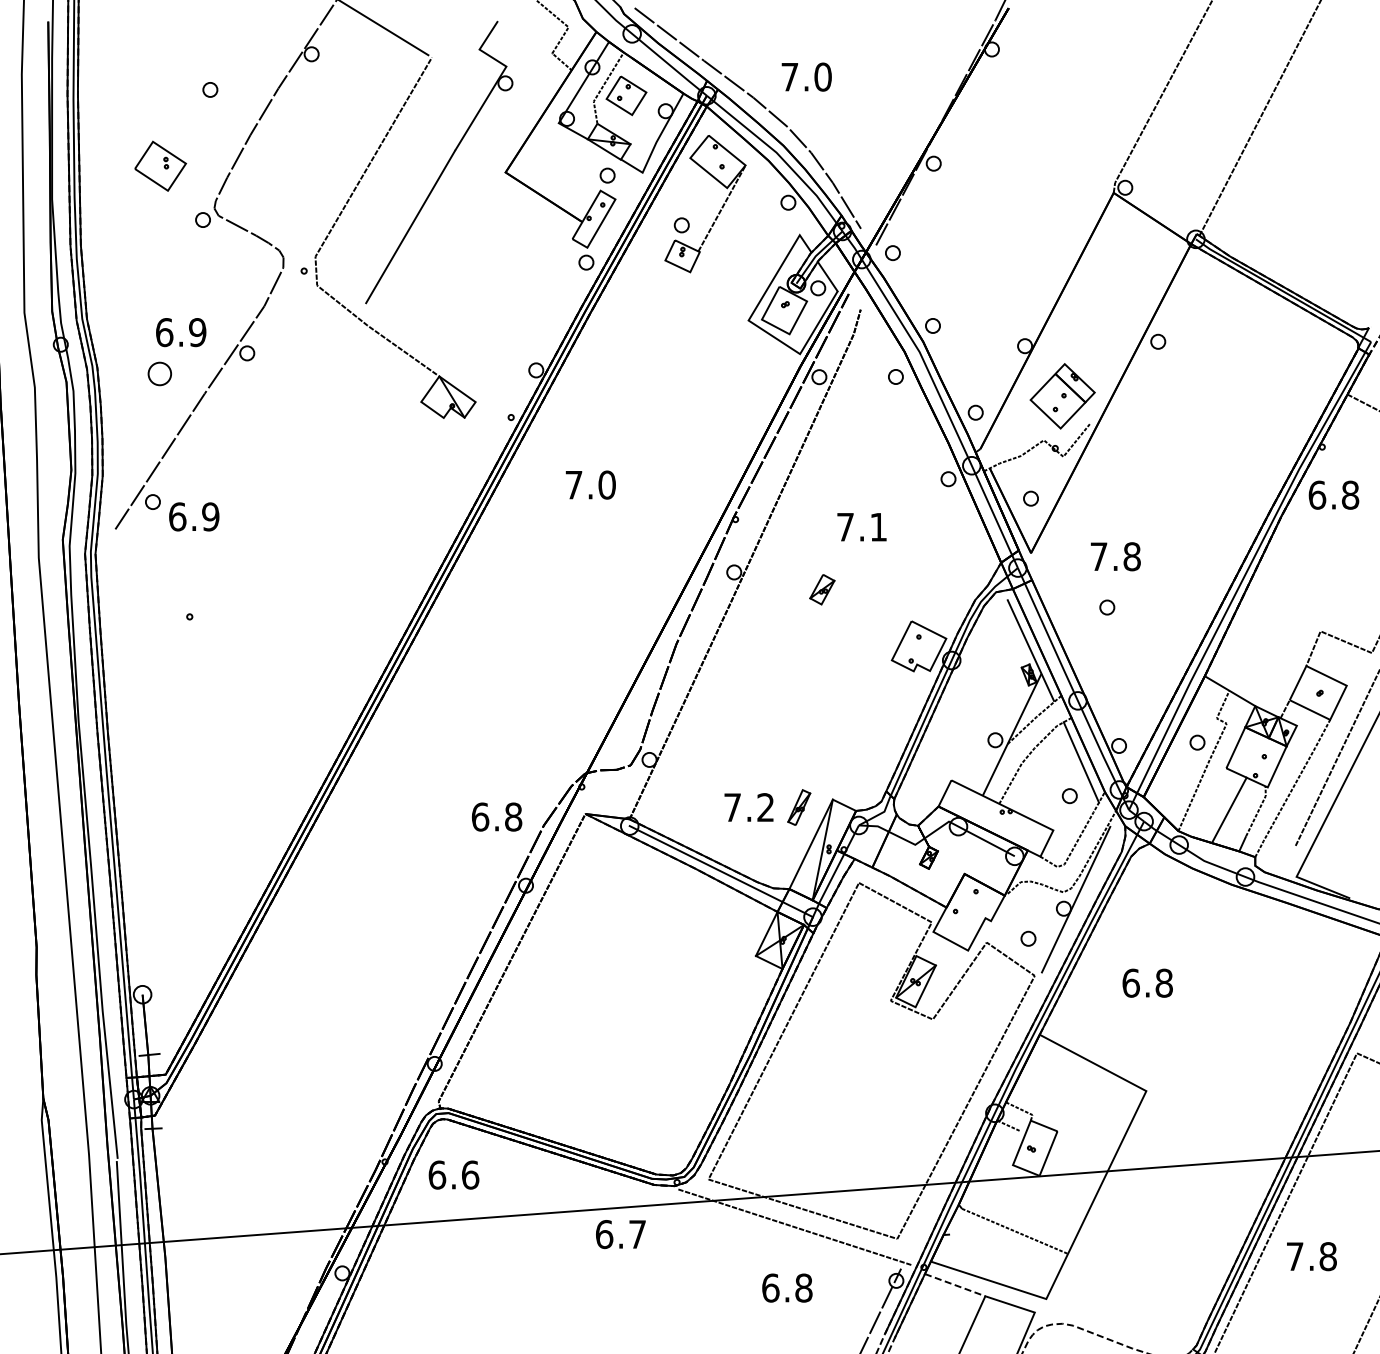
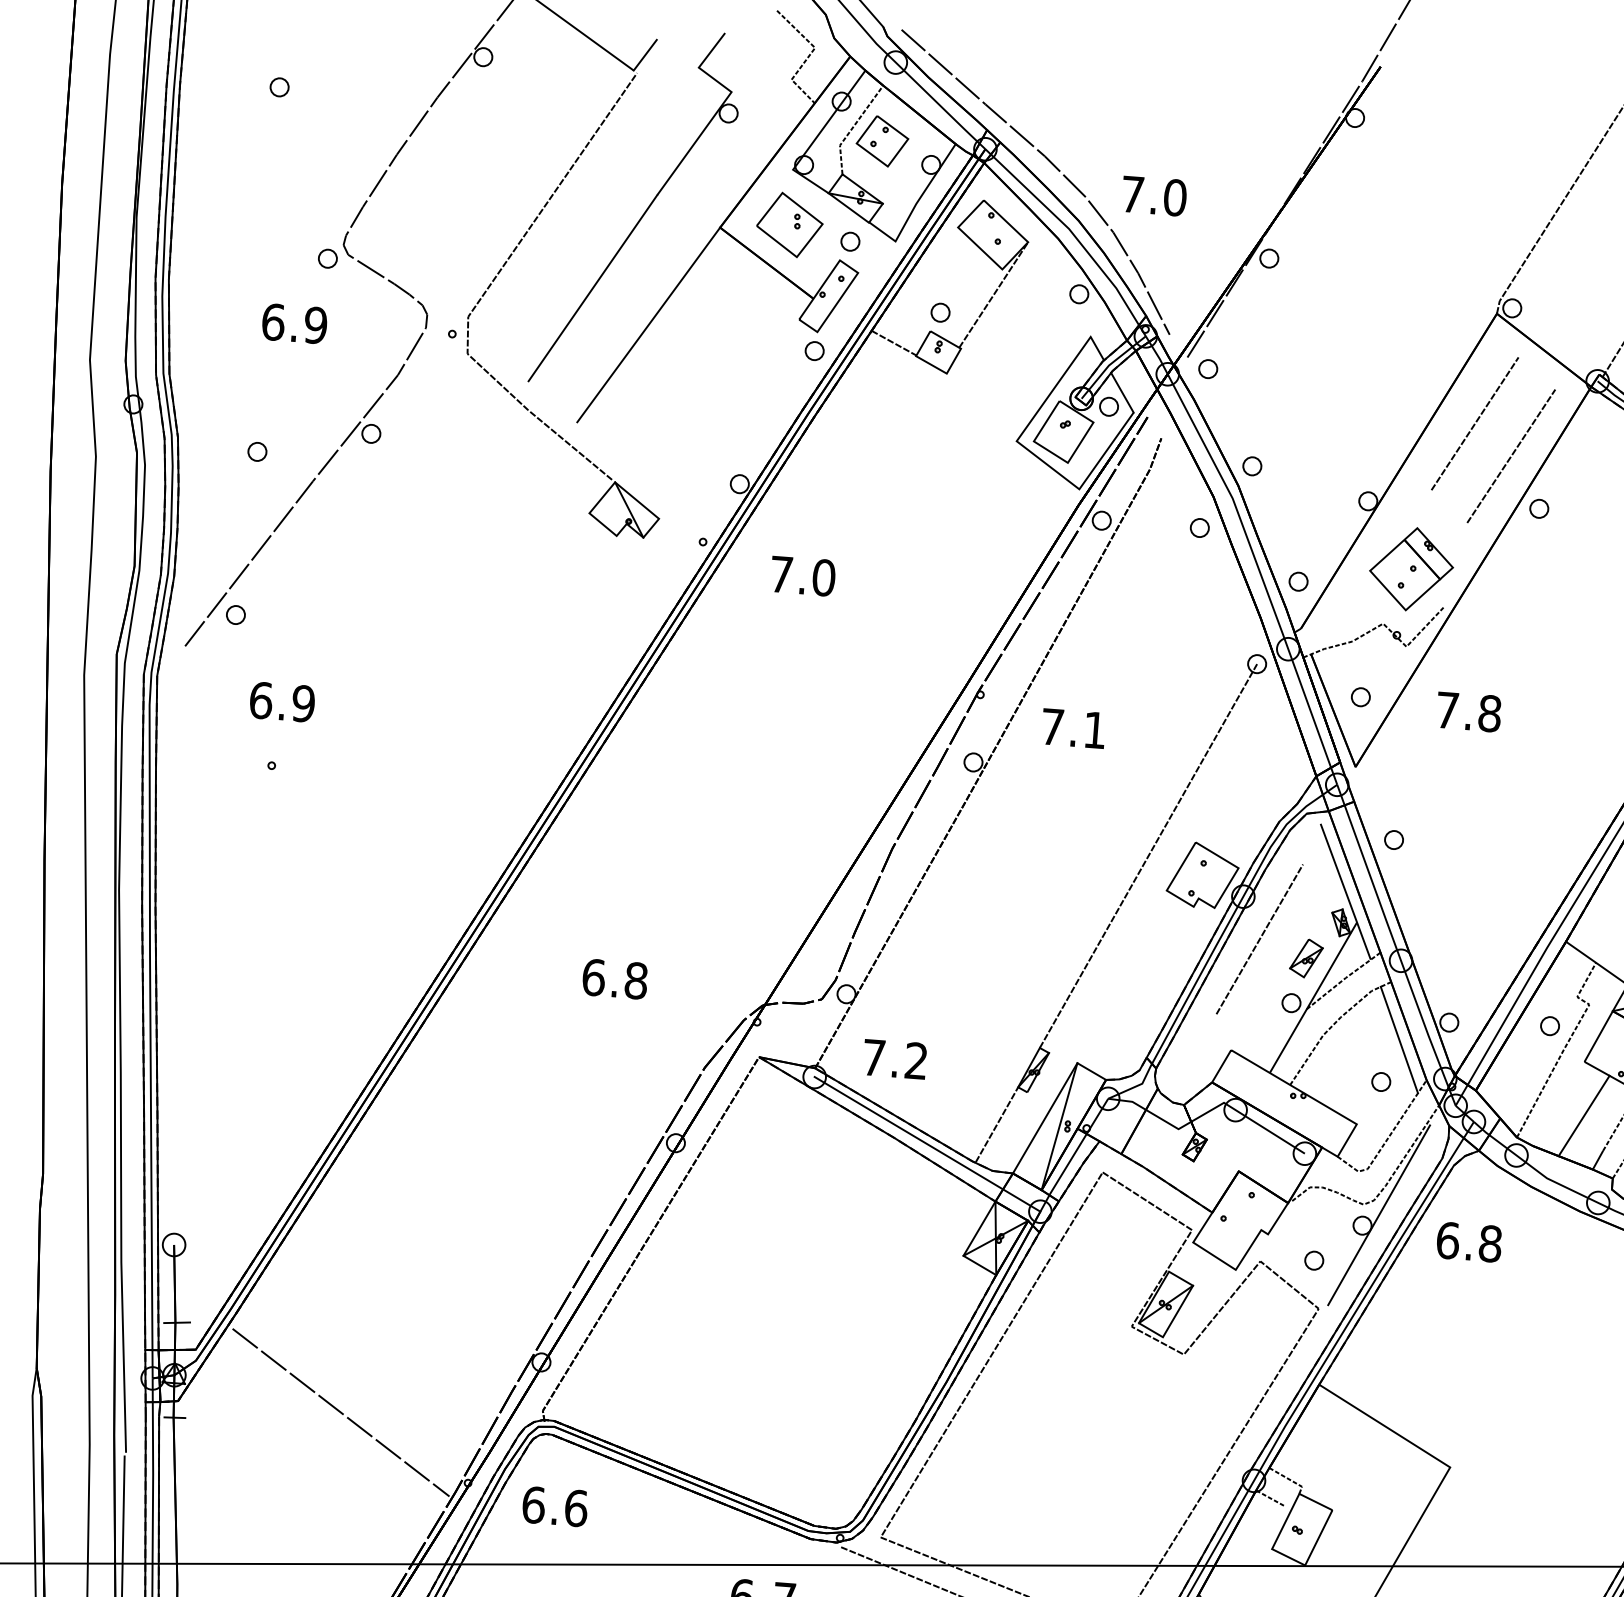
line: (437, 42) -> (645, 54), added
text: (806, 76) -> (1154, 195), moved
part: (210, 89) -> (279, 86), moved
part: (160, 165) -> (789, 224), moved
line: (647, 251) -> (894, 342), added
line: (455, 252) -> (648, 325), added
line: (1103, 279) -> (1475, 423), added
line: (1133, 302) -> (1511, 456), added
text: (181, 332) -> (295, 323), moved
part: (159, 374) -> (256, 452), size x0.62
text: (590, 484) -> (802, 575), moved
text: (194, 516) -> (282, 701), moved
text: (861, 527) -> (1073, 728), moved
text: (1115, 556) -> (1468, 711), moved
part: (822, 589) -> (1306, 958), moved
part: (1107, 607) -> (1394, 839), moved
line: (875, 634) -> (1148, 855), added
line: (966, 692) -> (1259, 939), added
text: (748, 807) -> (894, 1059), moved
text: (497, 816) -> (615, 978), moved
line: (773, 851) -> (996, 1123), added
text: (1147, 982) -> (1469, 1241), moved
line: (282, 1114) -> (341, 1412), added

